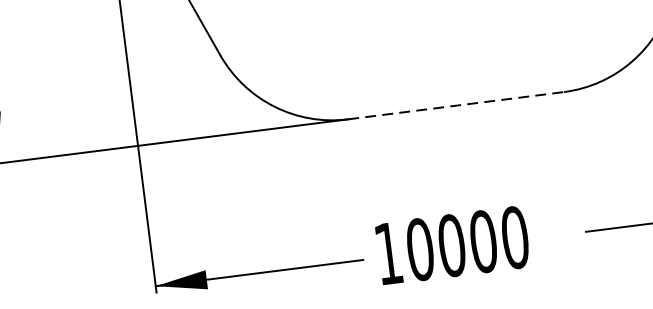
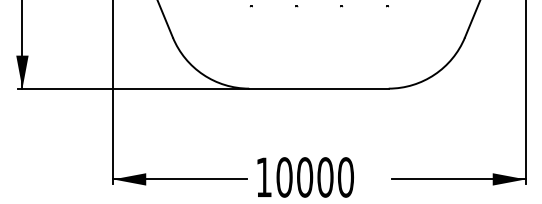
line: (455, 105) -> (318, 88), dashed -> solid

